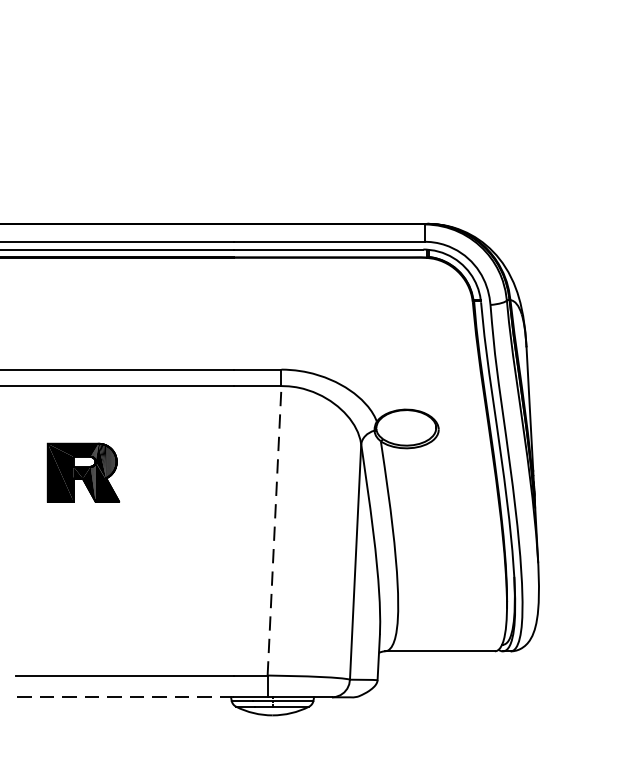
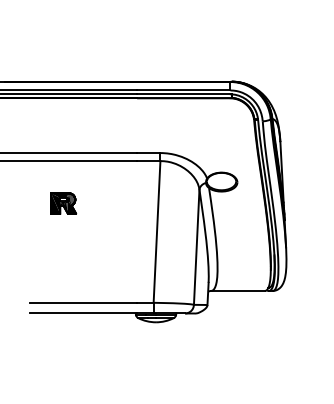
part: (83, 472) -> (63, 203), size x0.71
line: (275, 529) -> (157, 231), dashed -> solid
line: (124, 697) -> (83, 313), dashed -> solid

